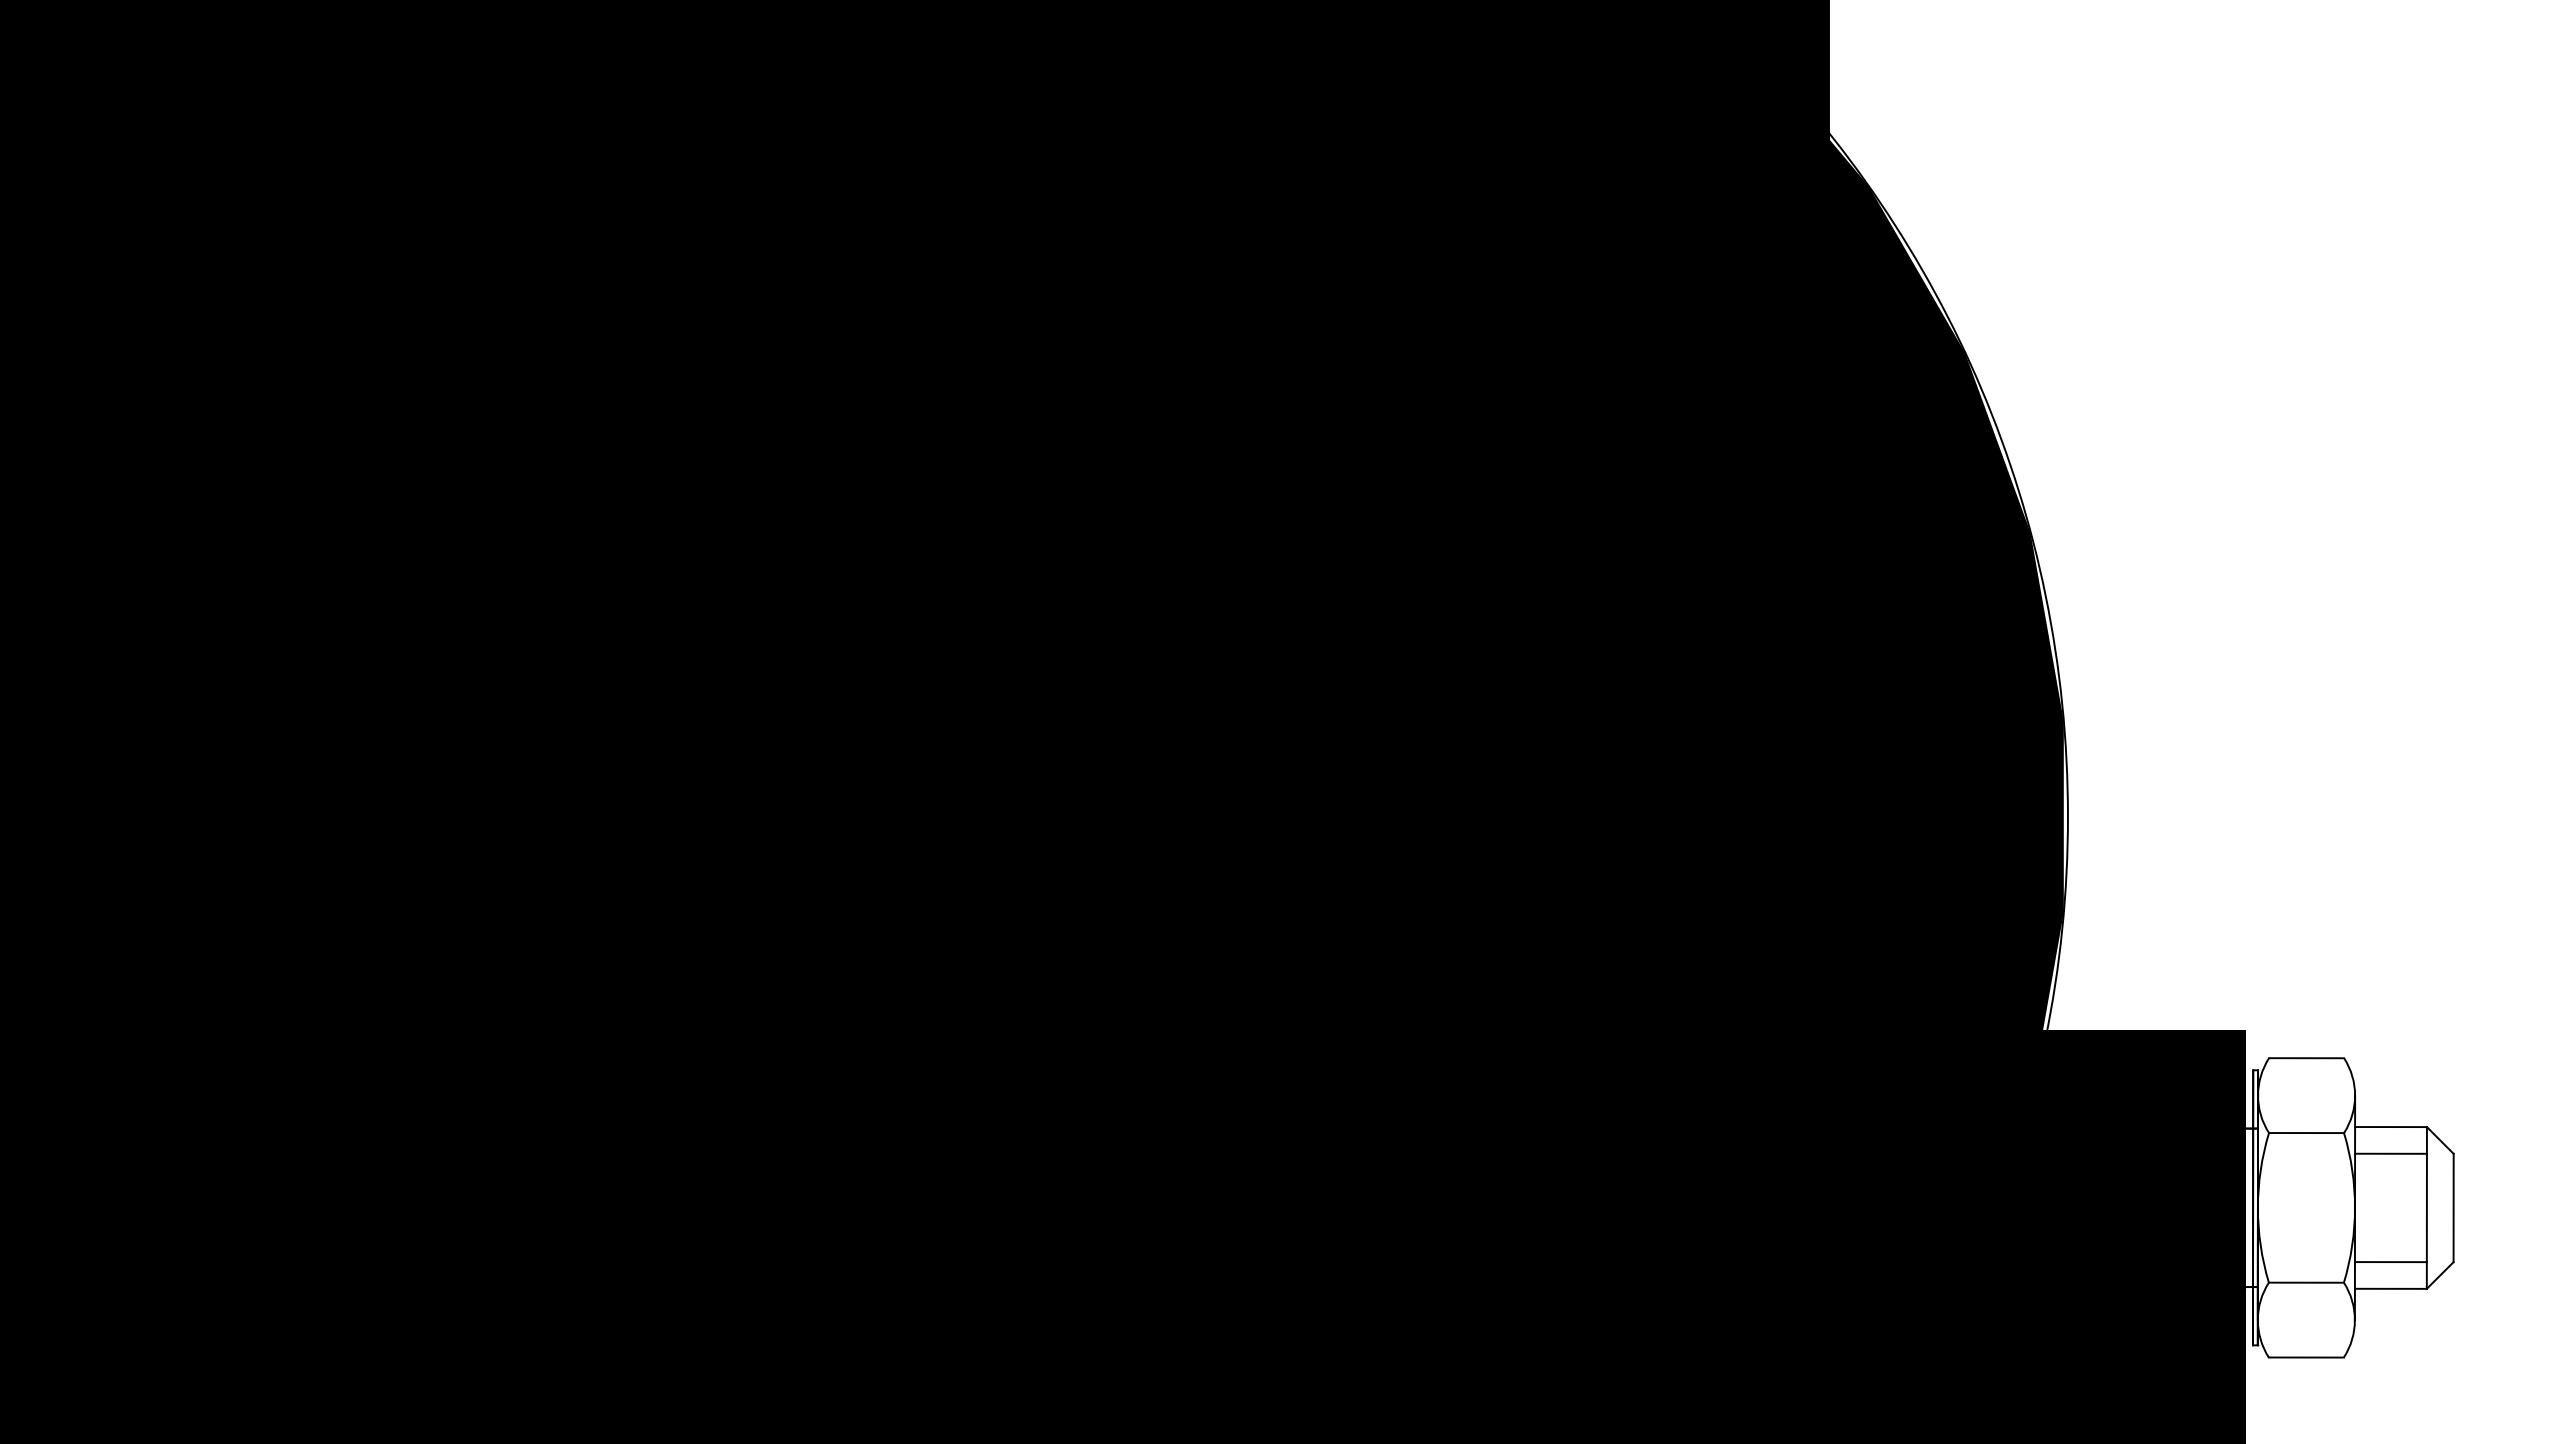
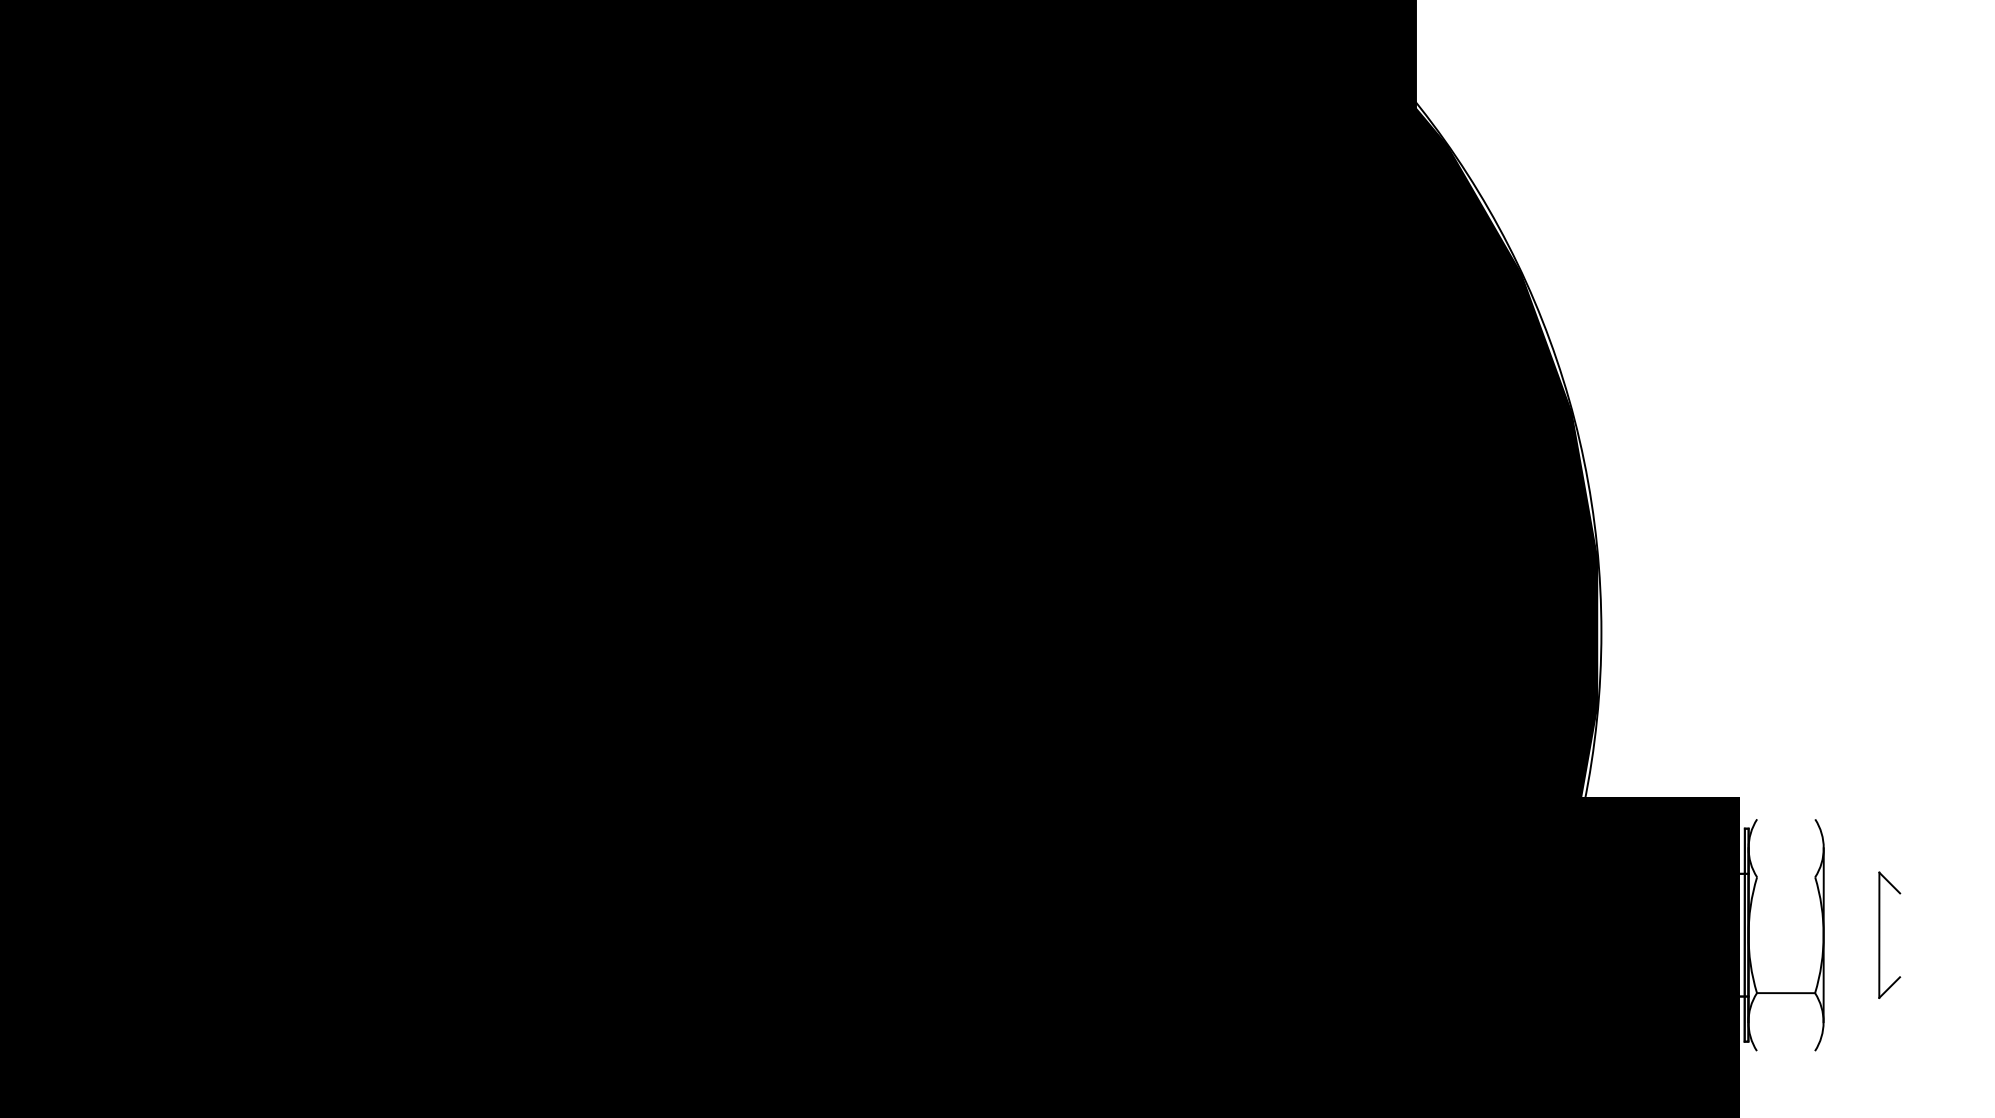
line: (2306, 1058) -> (1786, 819), removed
line: (2390, 1127) -> (1851, 872), removed
line: (2306, 1133) -> (1786, 877), removed
line: (2390, 1153) -> (1851, 893), removed
line: (2453, 1207) -> (1899, 934), removed
line: (2390, 1262) -> (1851, 977), removed
line: (2390, 1288) -> (1851, 997), removed
line: (2305, 1357) -> (1785, 1051), removed

